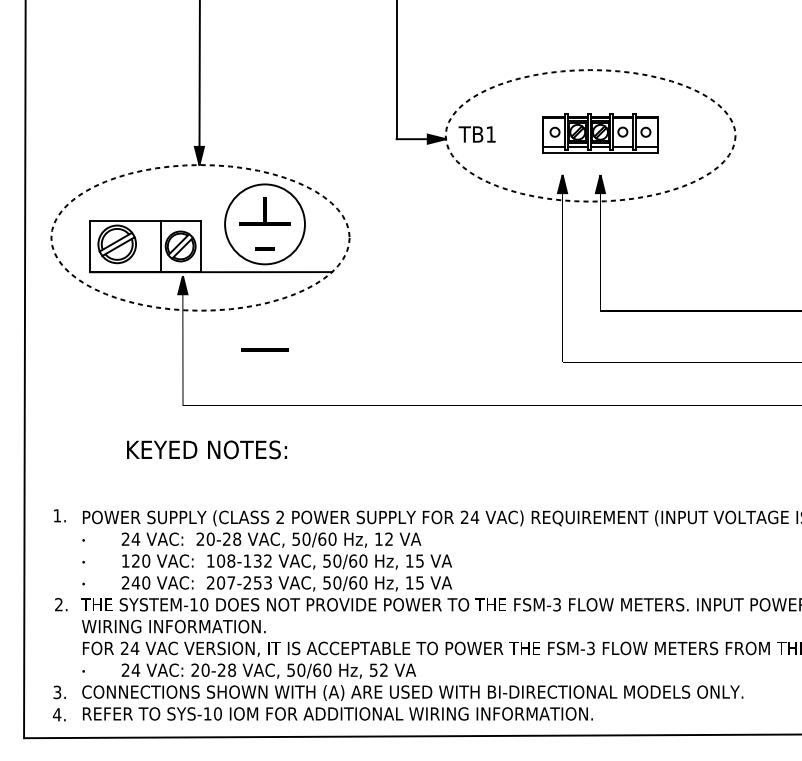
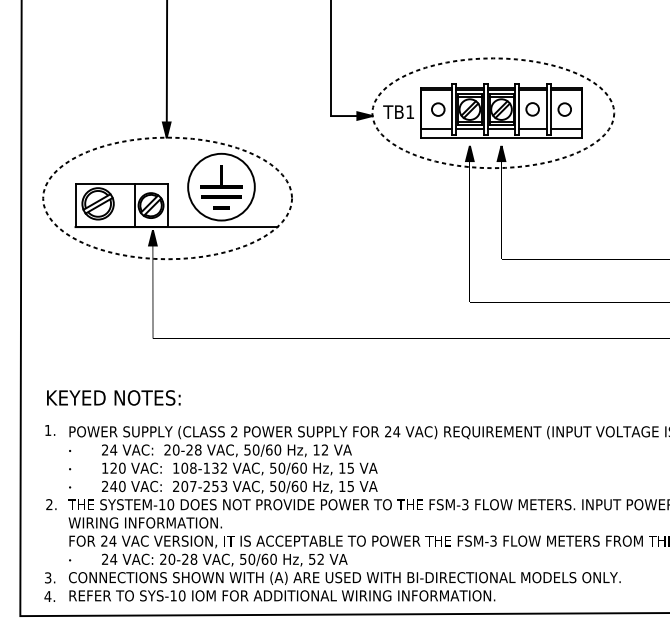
part: (600, 133) -> (501, 111), size x1.67
line: (264, 349) -> (221, 196), moved
text: (206, 449) -> (113, 397), moved

